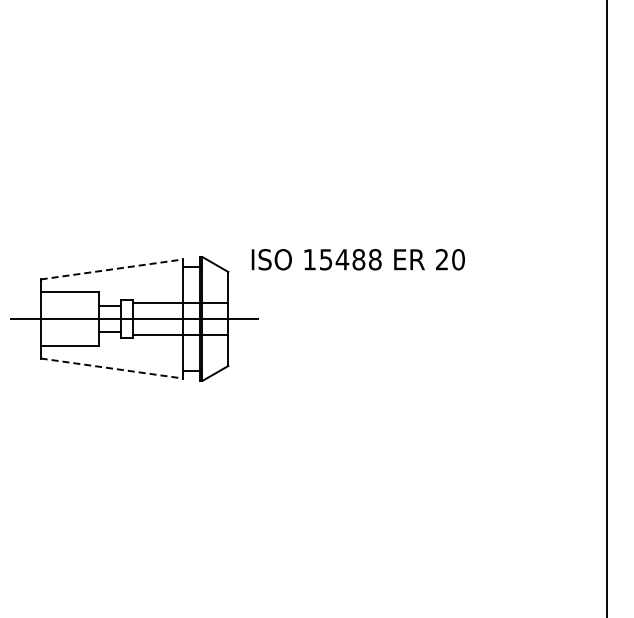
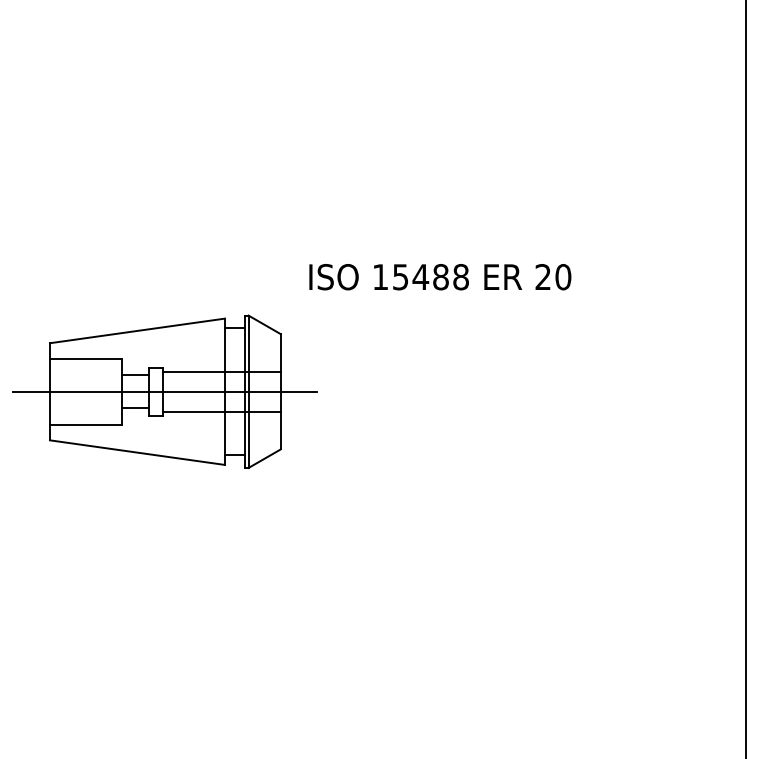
text: (357, 259) -> (439, 276), moved
line: (111, 269) -> (136, 330), dashed -> solid
line: (111, 368) -> (136, 452), dashed -> solid

